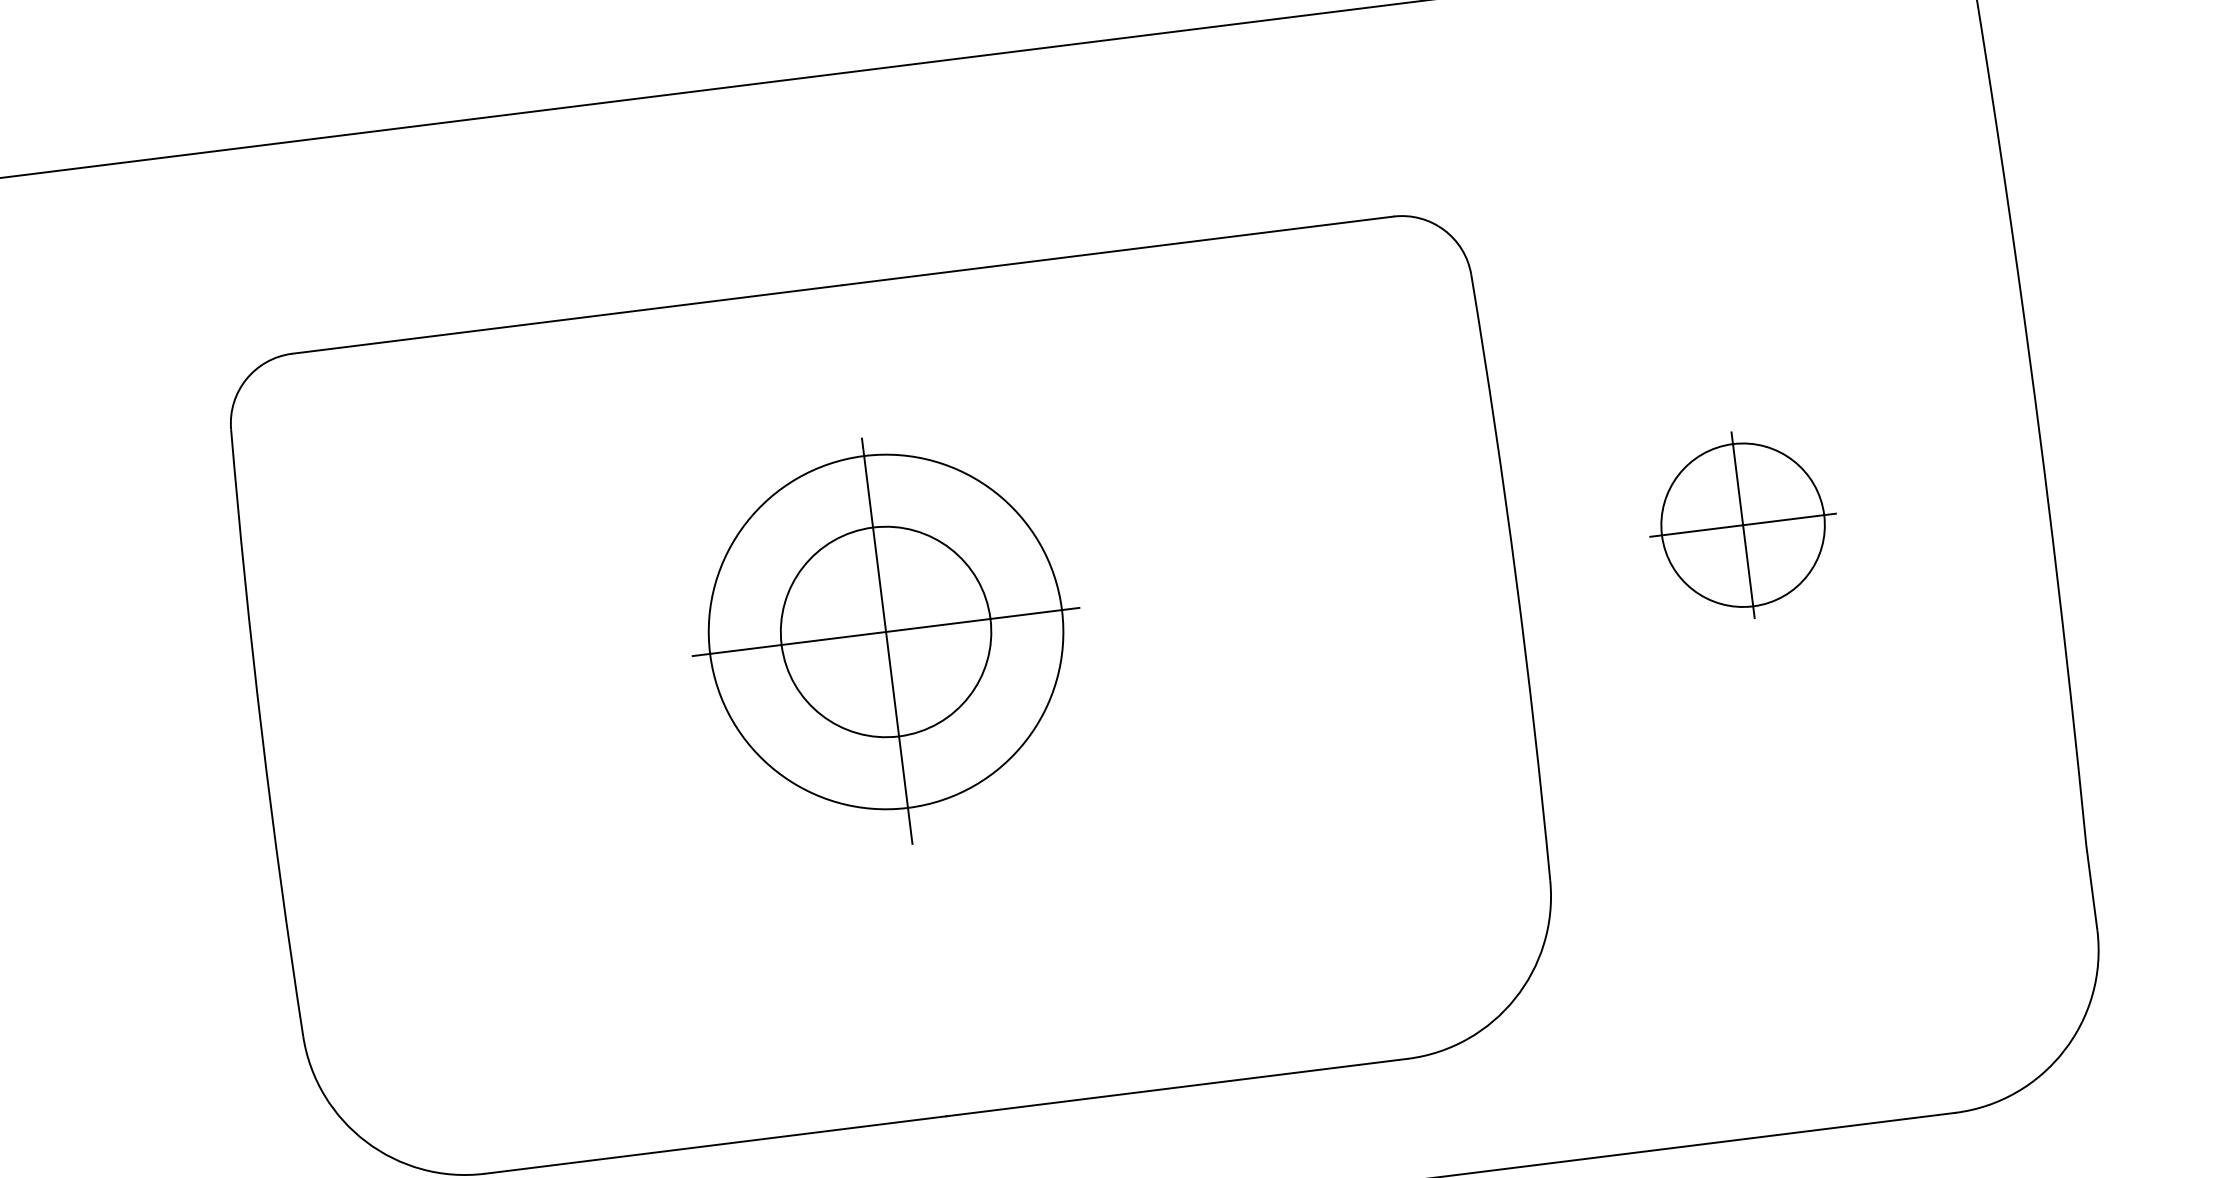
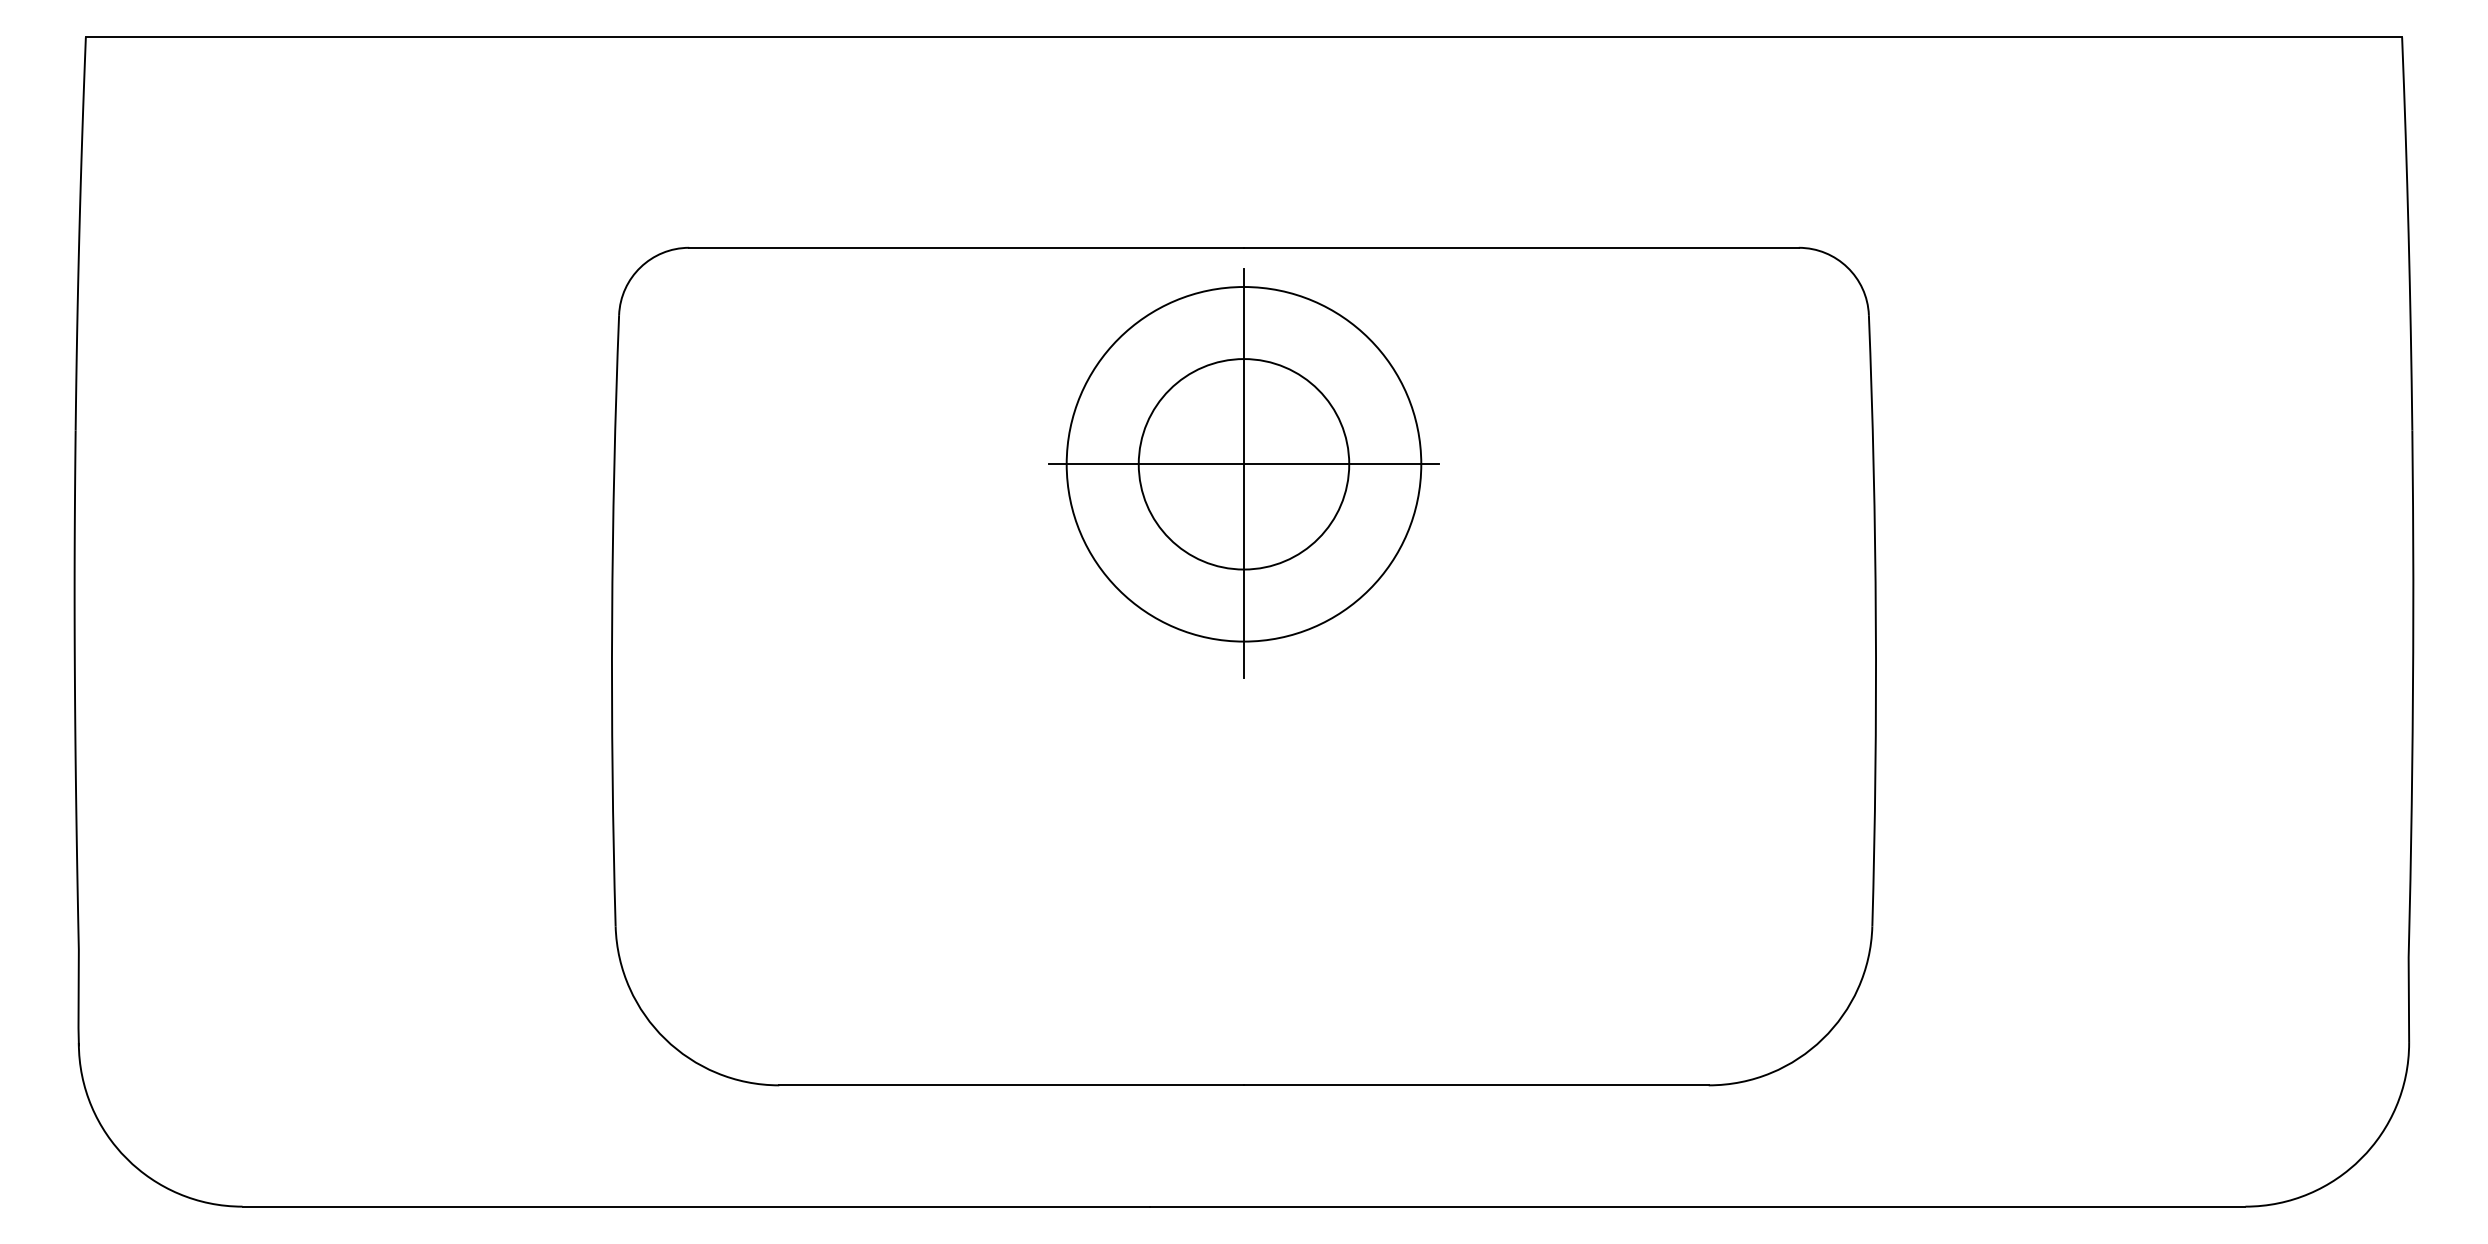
part: (1742, 525) -> (2107, 597), removed
part: (886, 641) -> (1243, 473), moved

